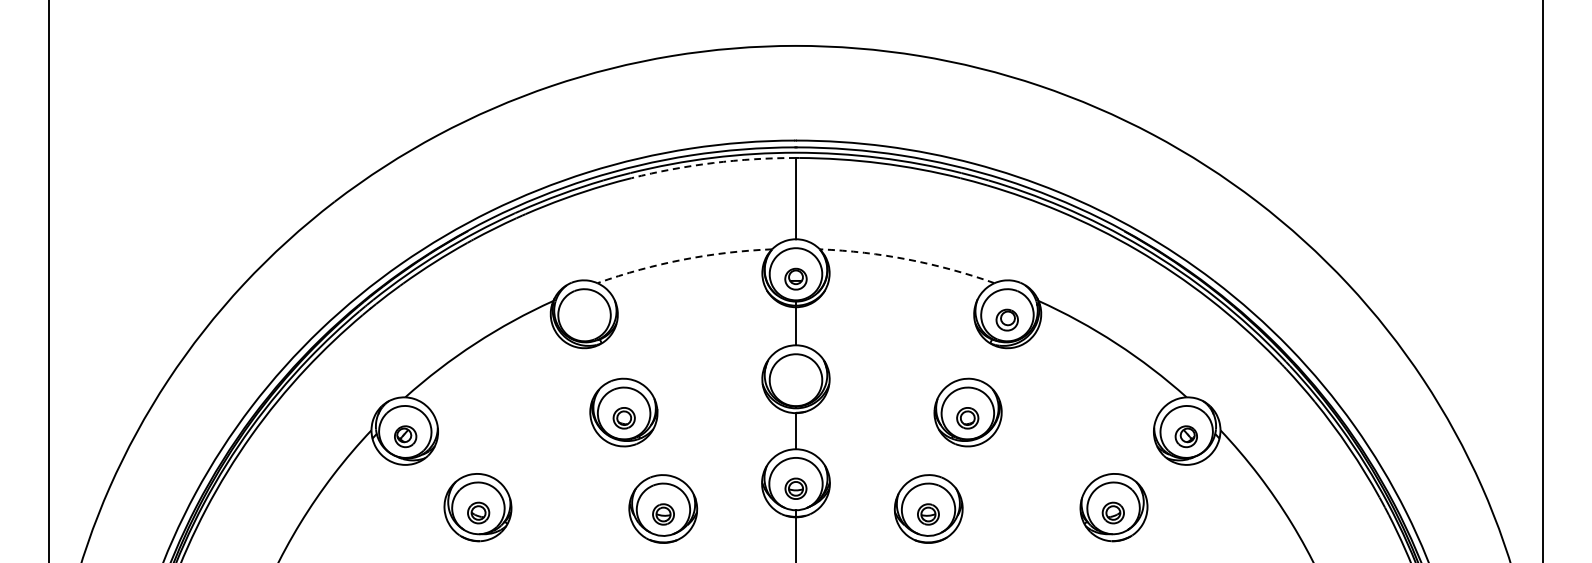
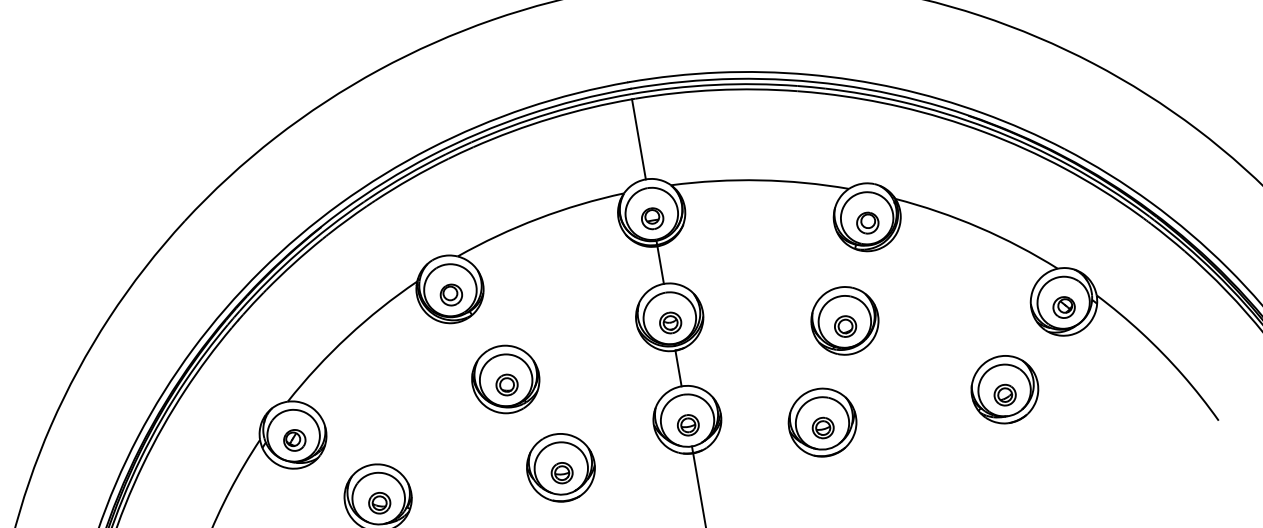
arc: (713, 163) -> (551, 118), dashed -> solid
arc: (683, 259) -> (538, 218), dashed -> solid
arc: (908, 259) -> (760, 180), dashed -> solid
part: (584, 319) -> (451, 294), added
part: (795, 384) -> (670, 322), added

